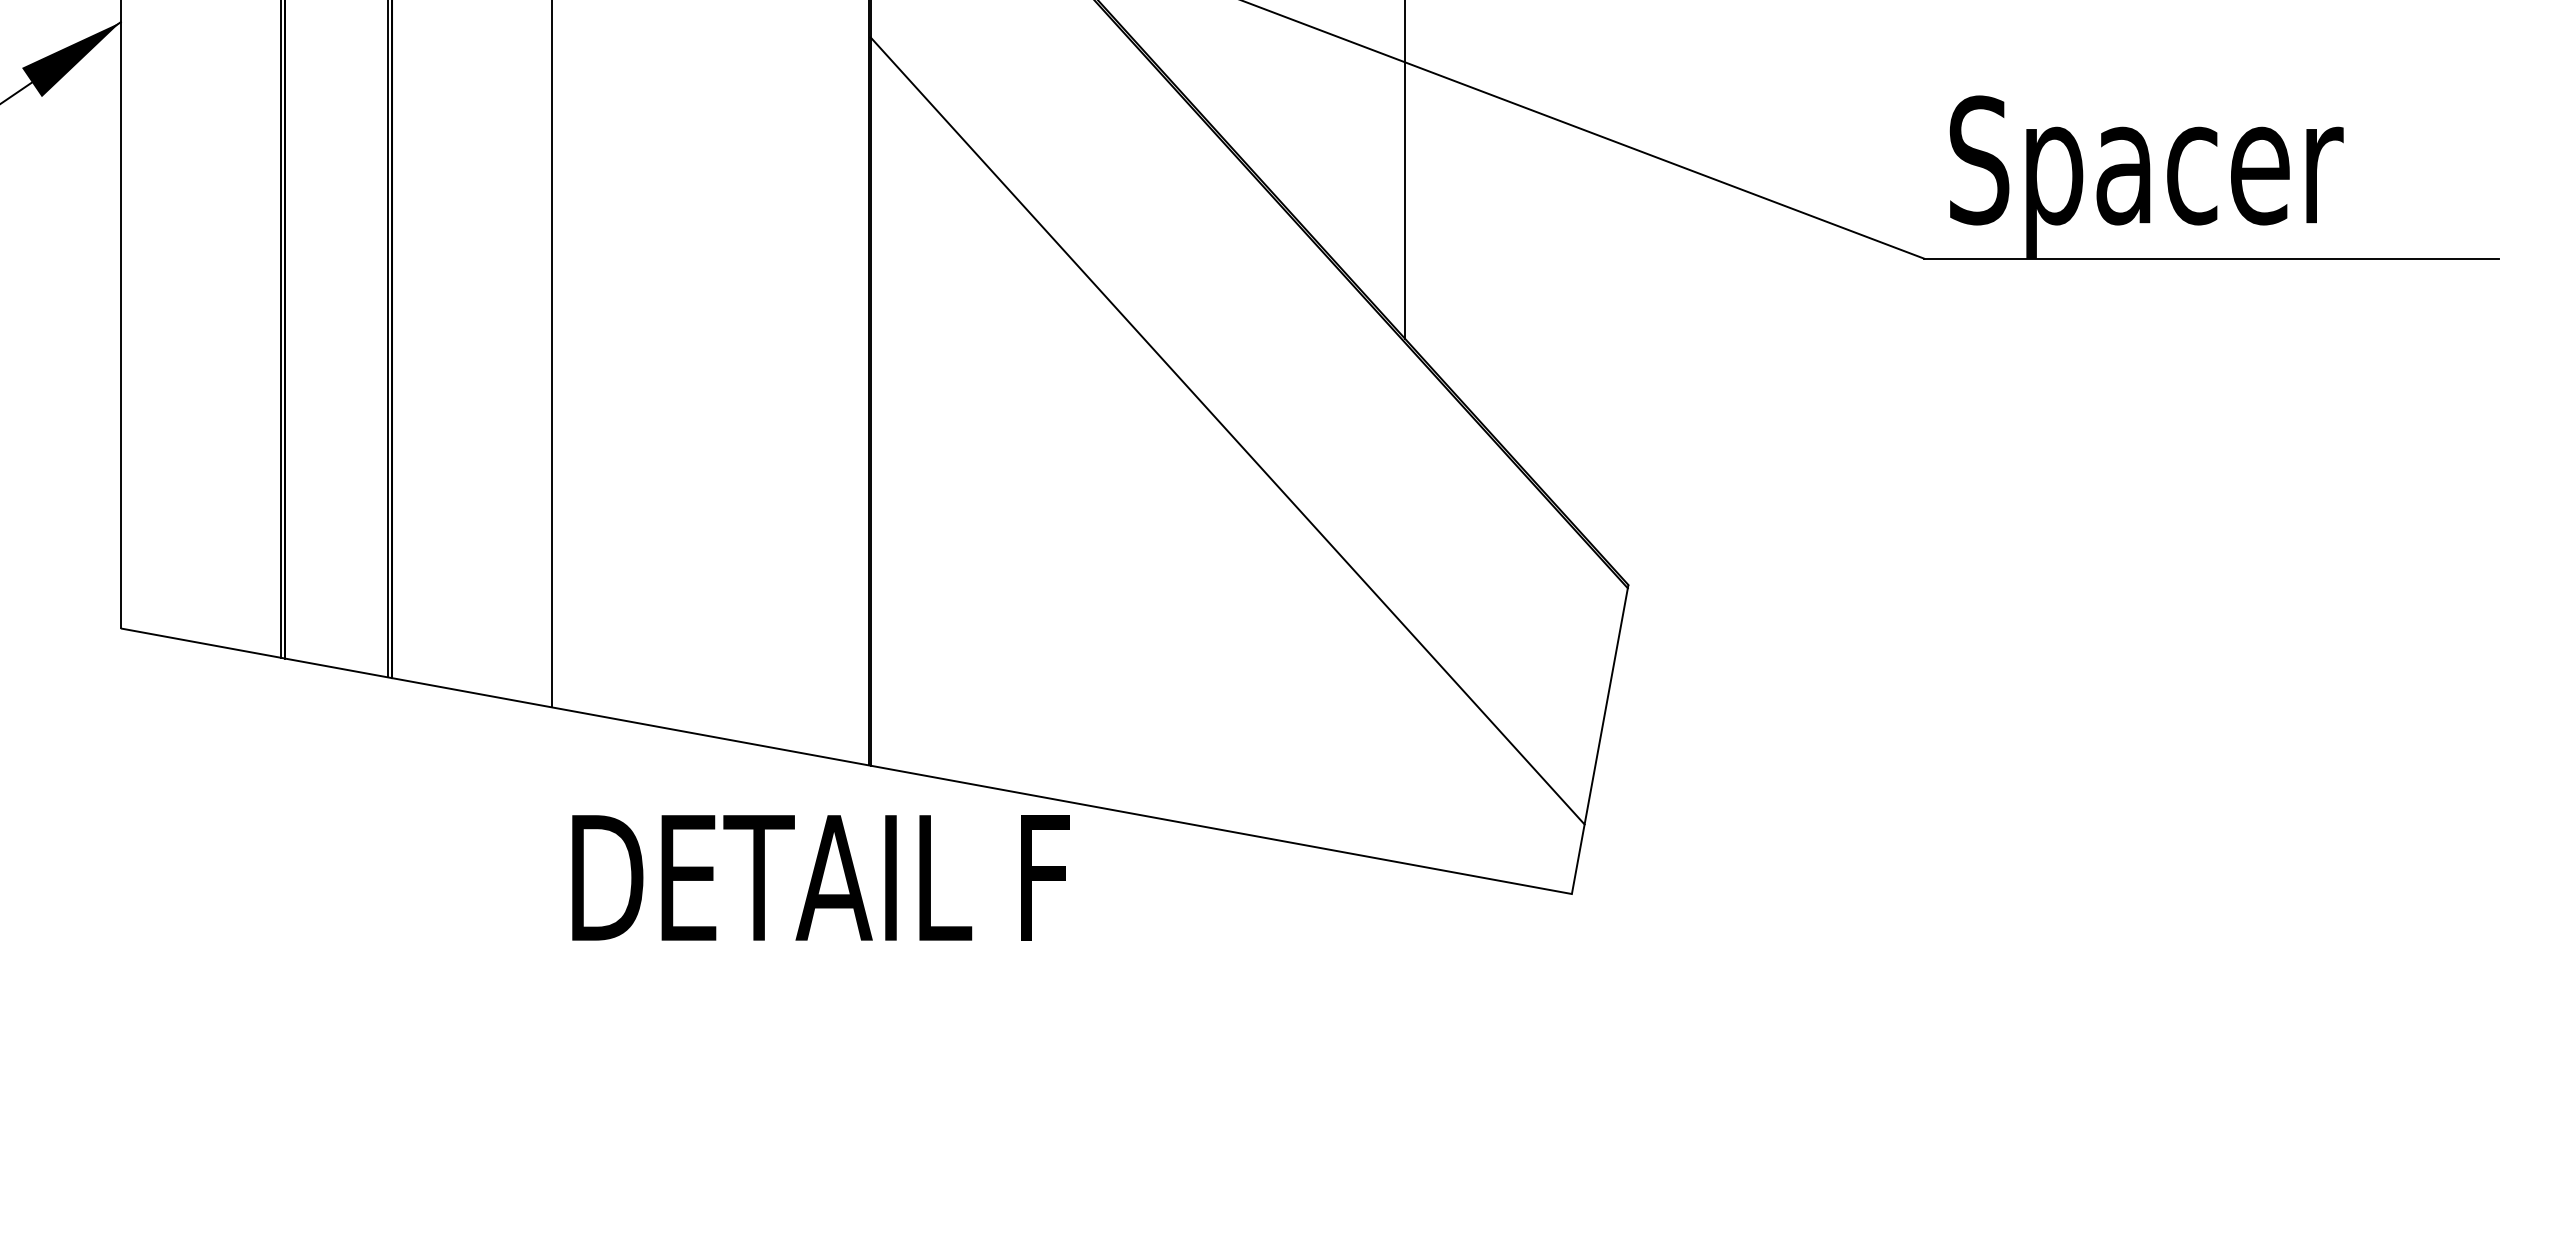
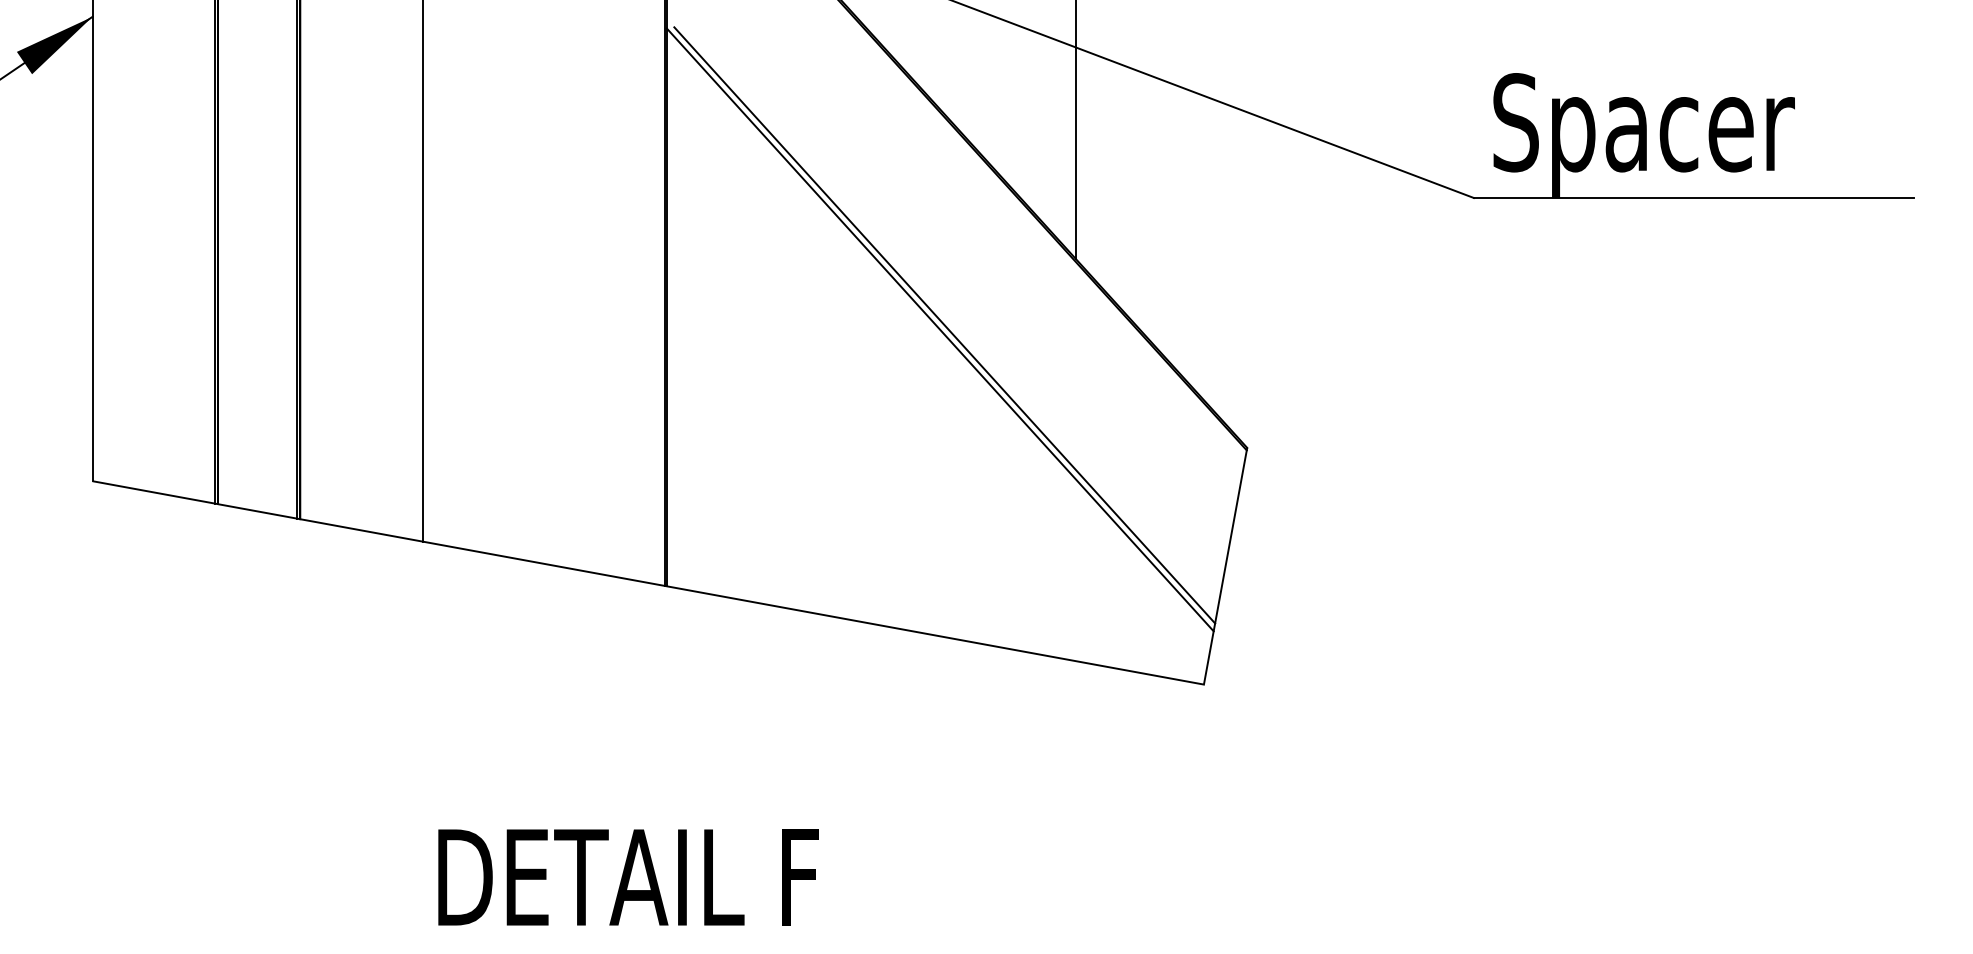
line: (1233, 424) -> (944, 324), added
text: (820, 877) -> (628, 877), moved

